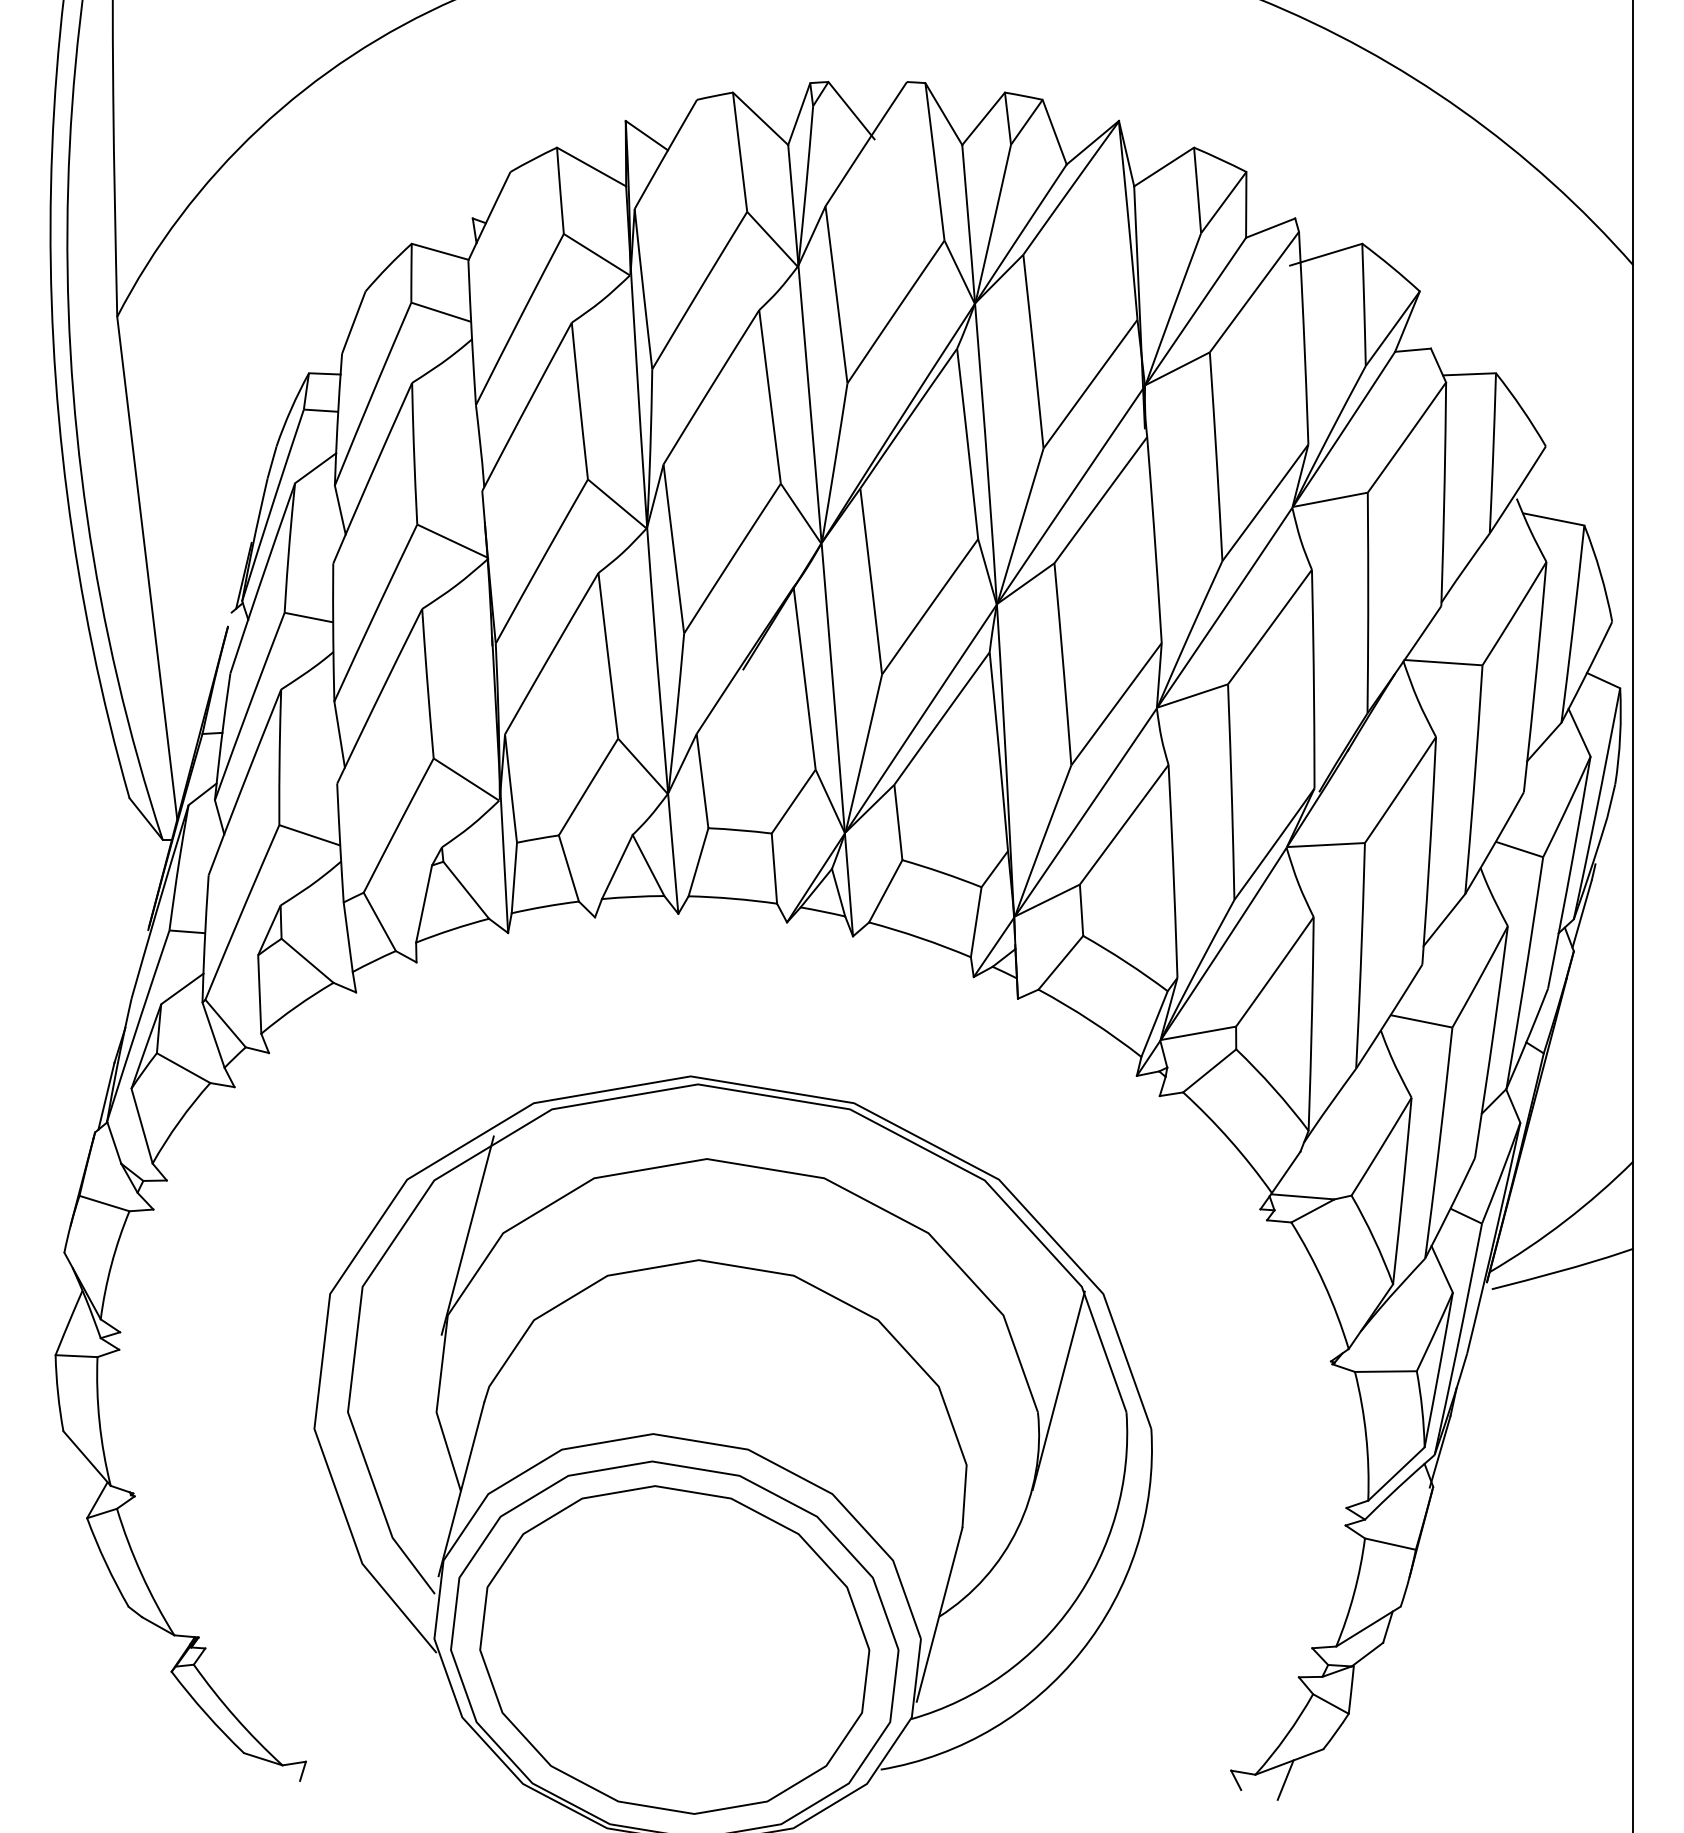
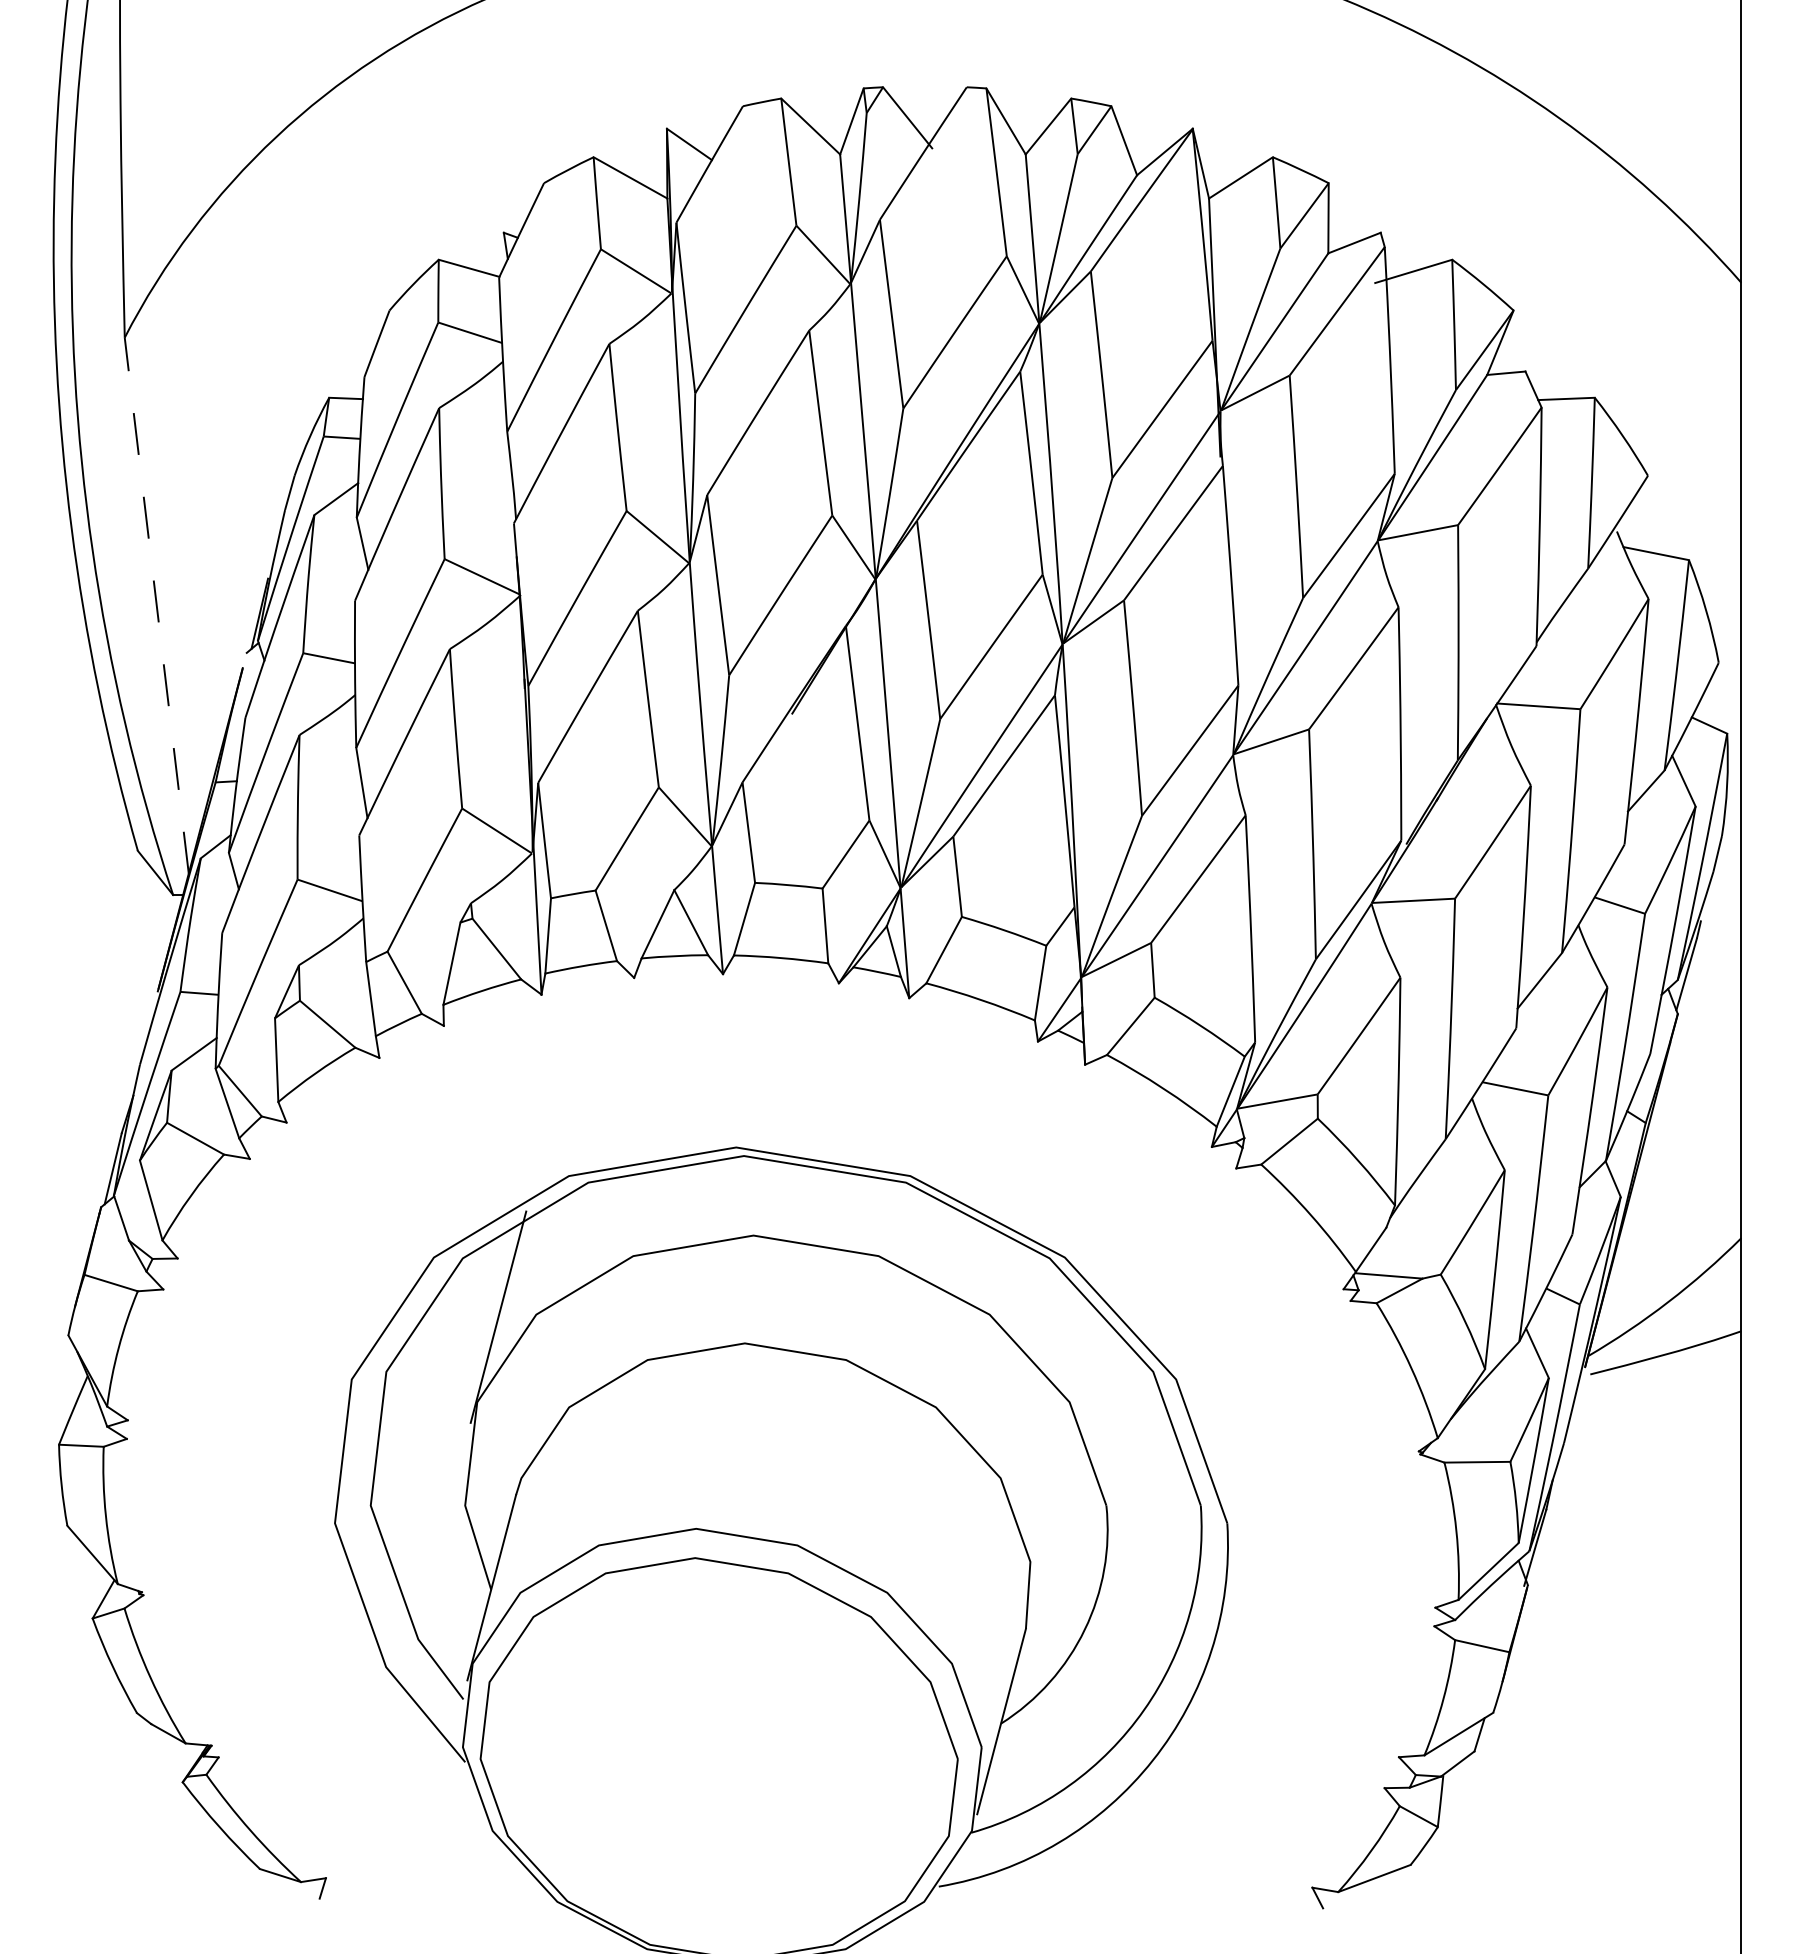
line: (147, 568) -> (156, 605), solid -> dashed
line: (1058, 1390) -> (1128, 1482), removed
part: (674, 1649) -> (718, 1758), removed
line: (1285, 1779) -> (1370, 1897), removed

